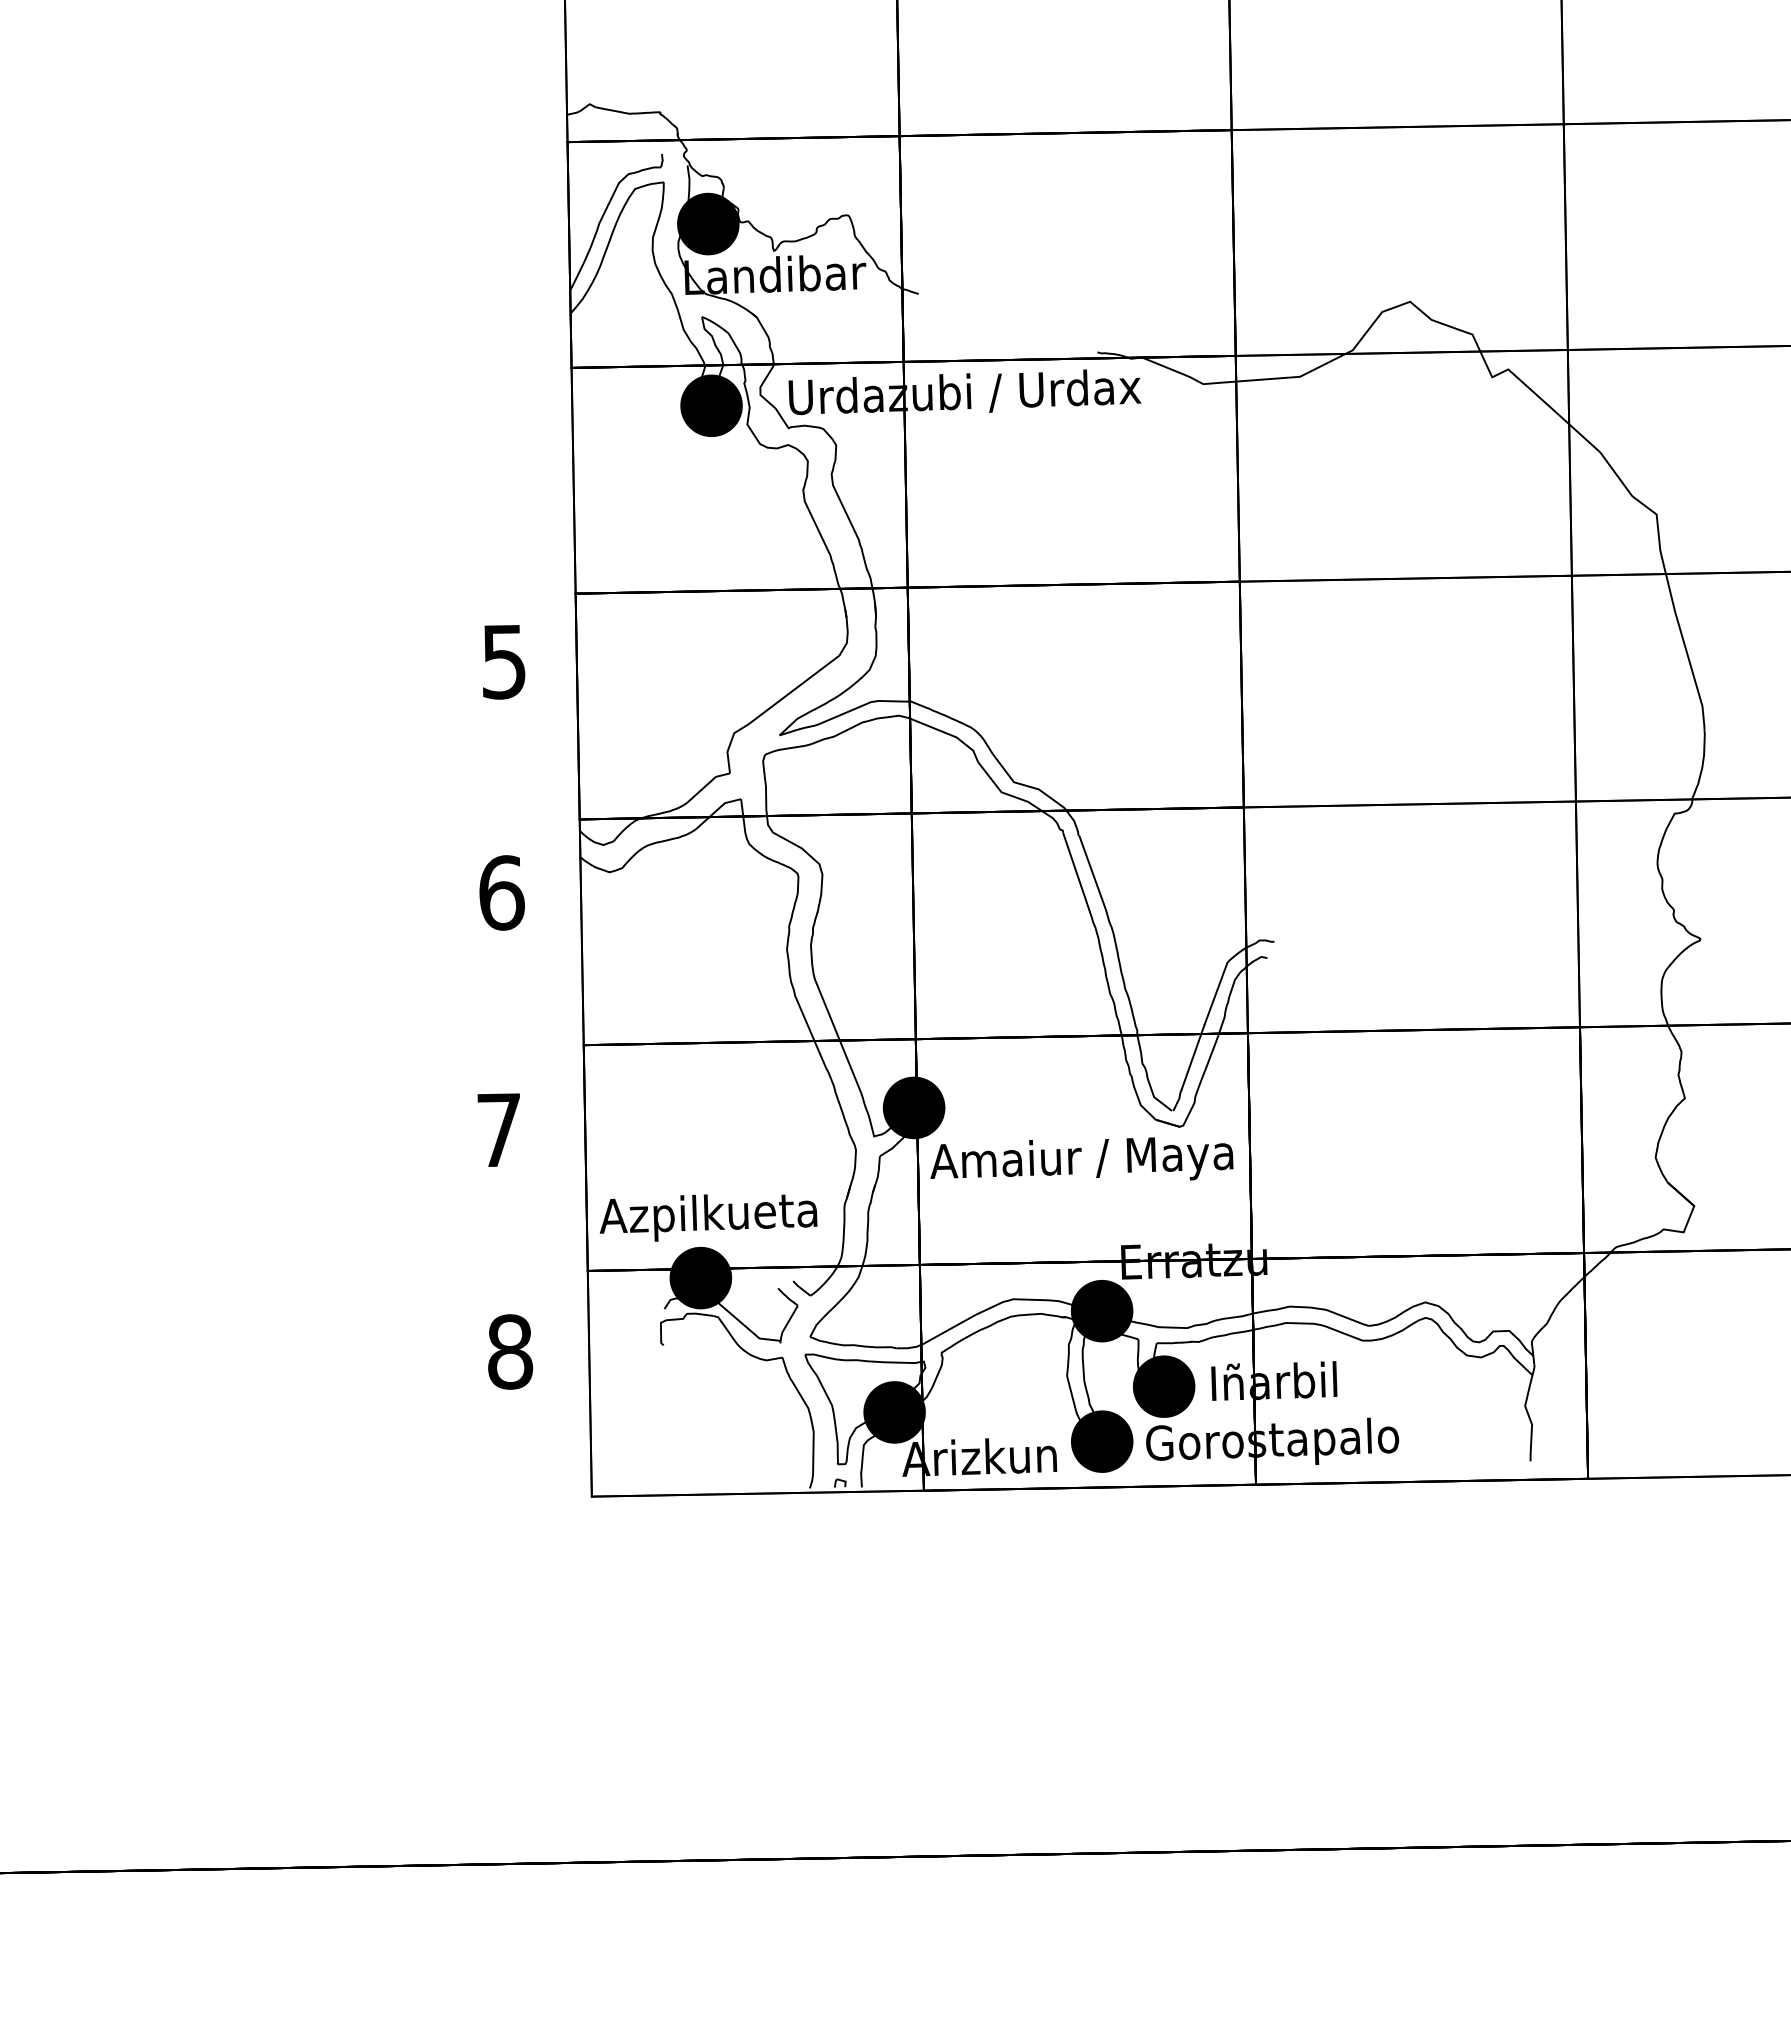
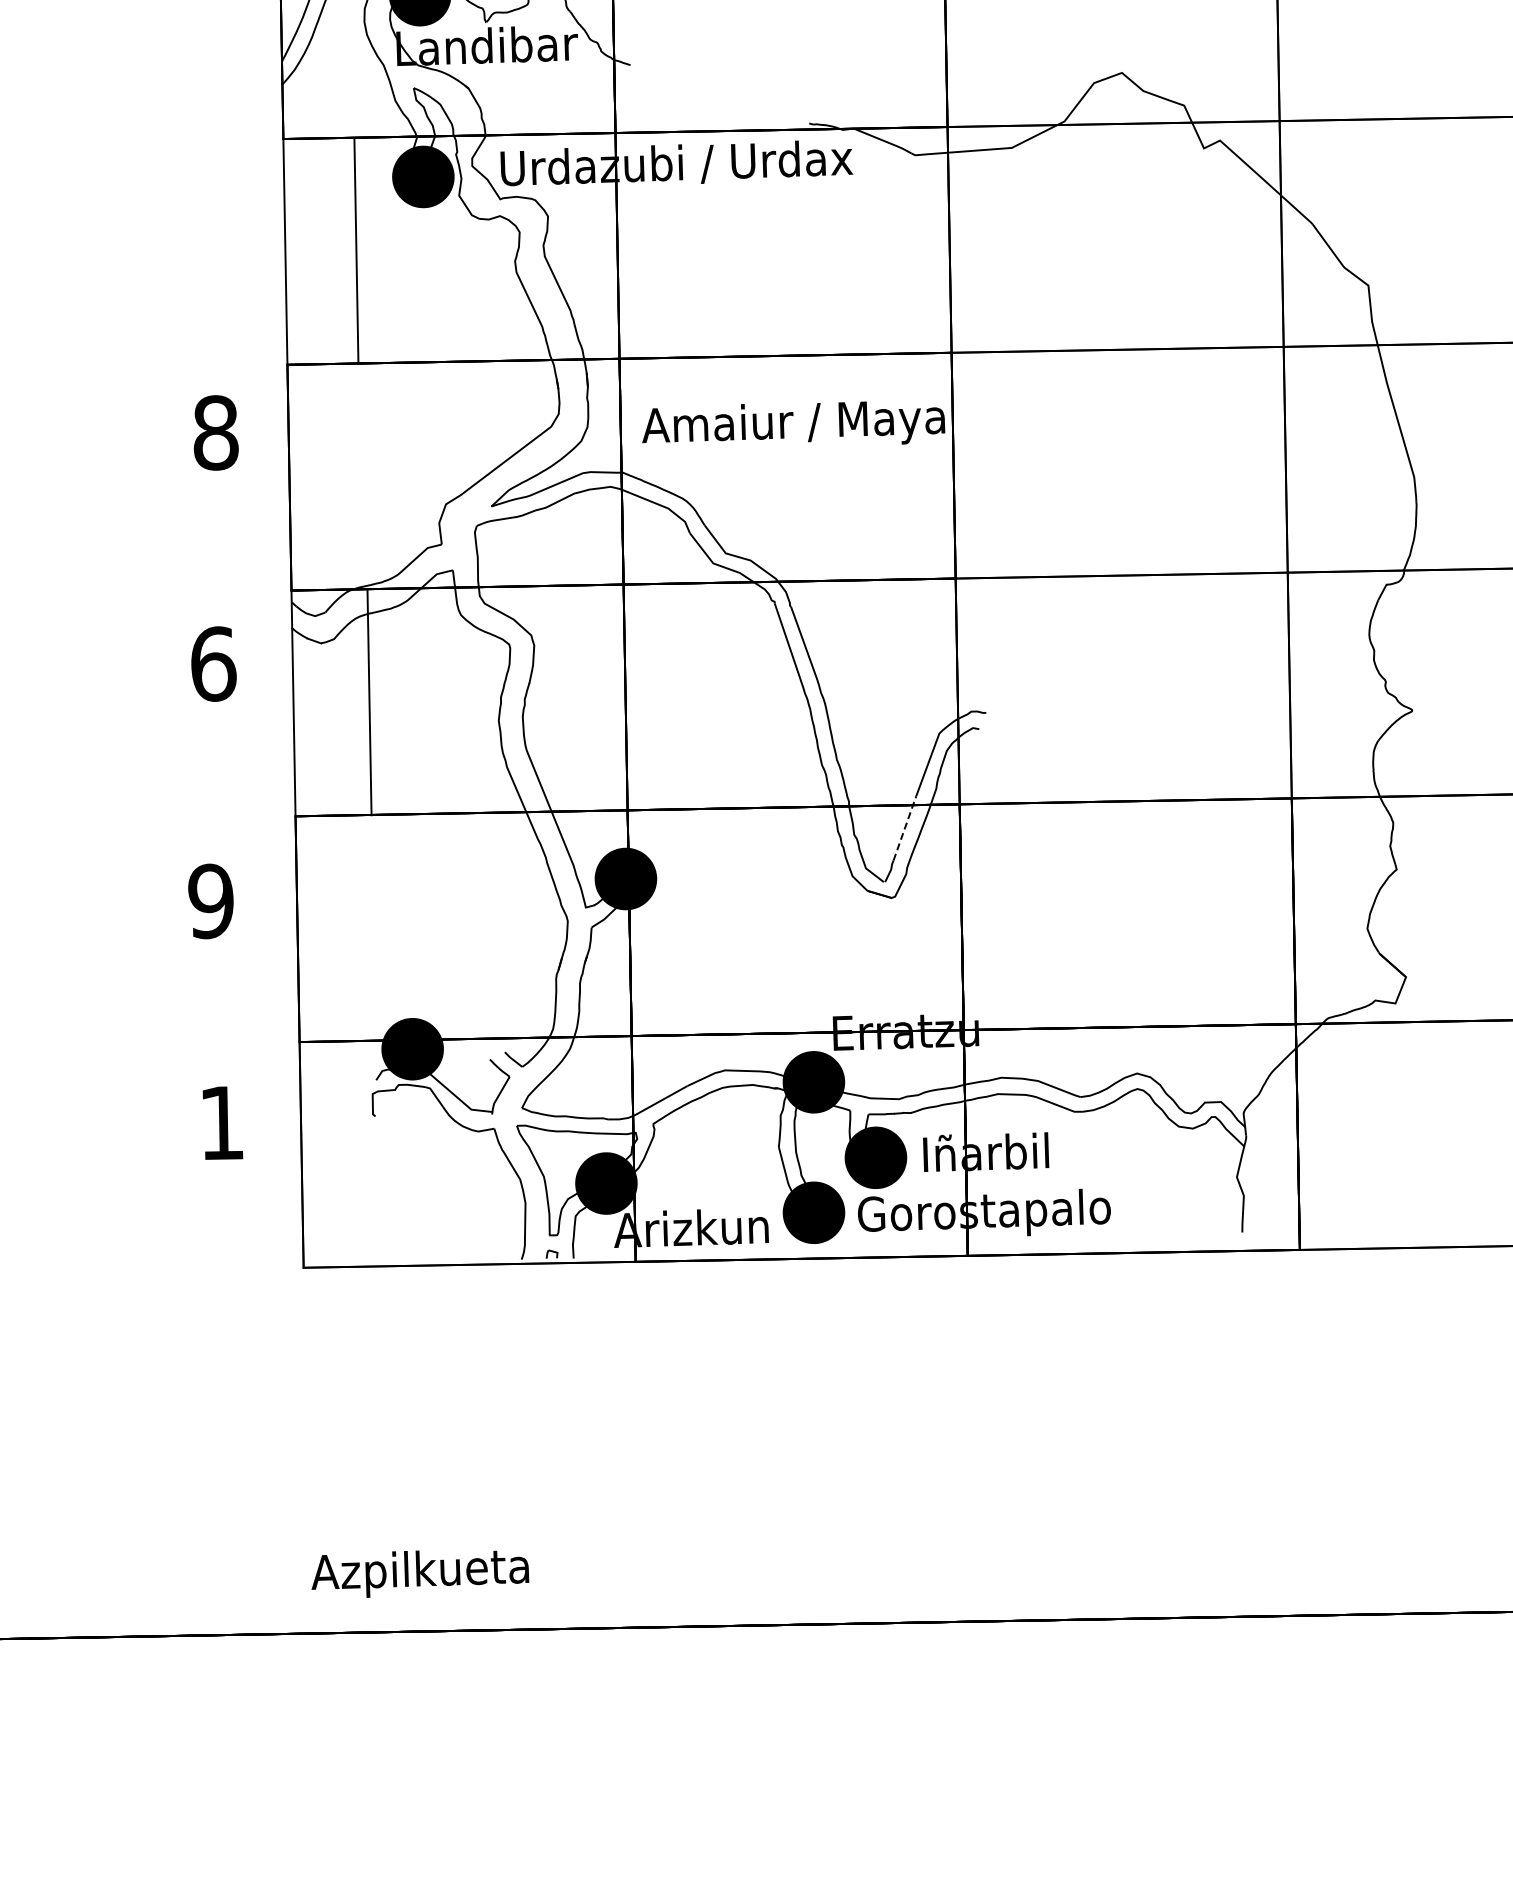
line: (573, 480) -> (356, 250), moved
text: (504, 661) -> (216, 432), 5 -> 8
line: (581, 932) -> (369, 702), moved
line: (1193, 1057) -> (905, 828), solid -> dashed
text: (498, 1130) -> (210, 901), 7 -> 9
text: (1081, 1158) -> (793, 422), moved
text: (708, 1217) -> (420, 1573), moved
text: (510, 1351) -> (222, 1122), 8 -> 1

